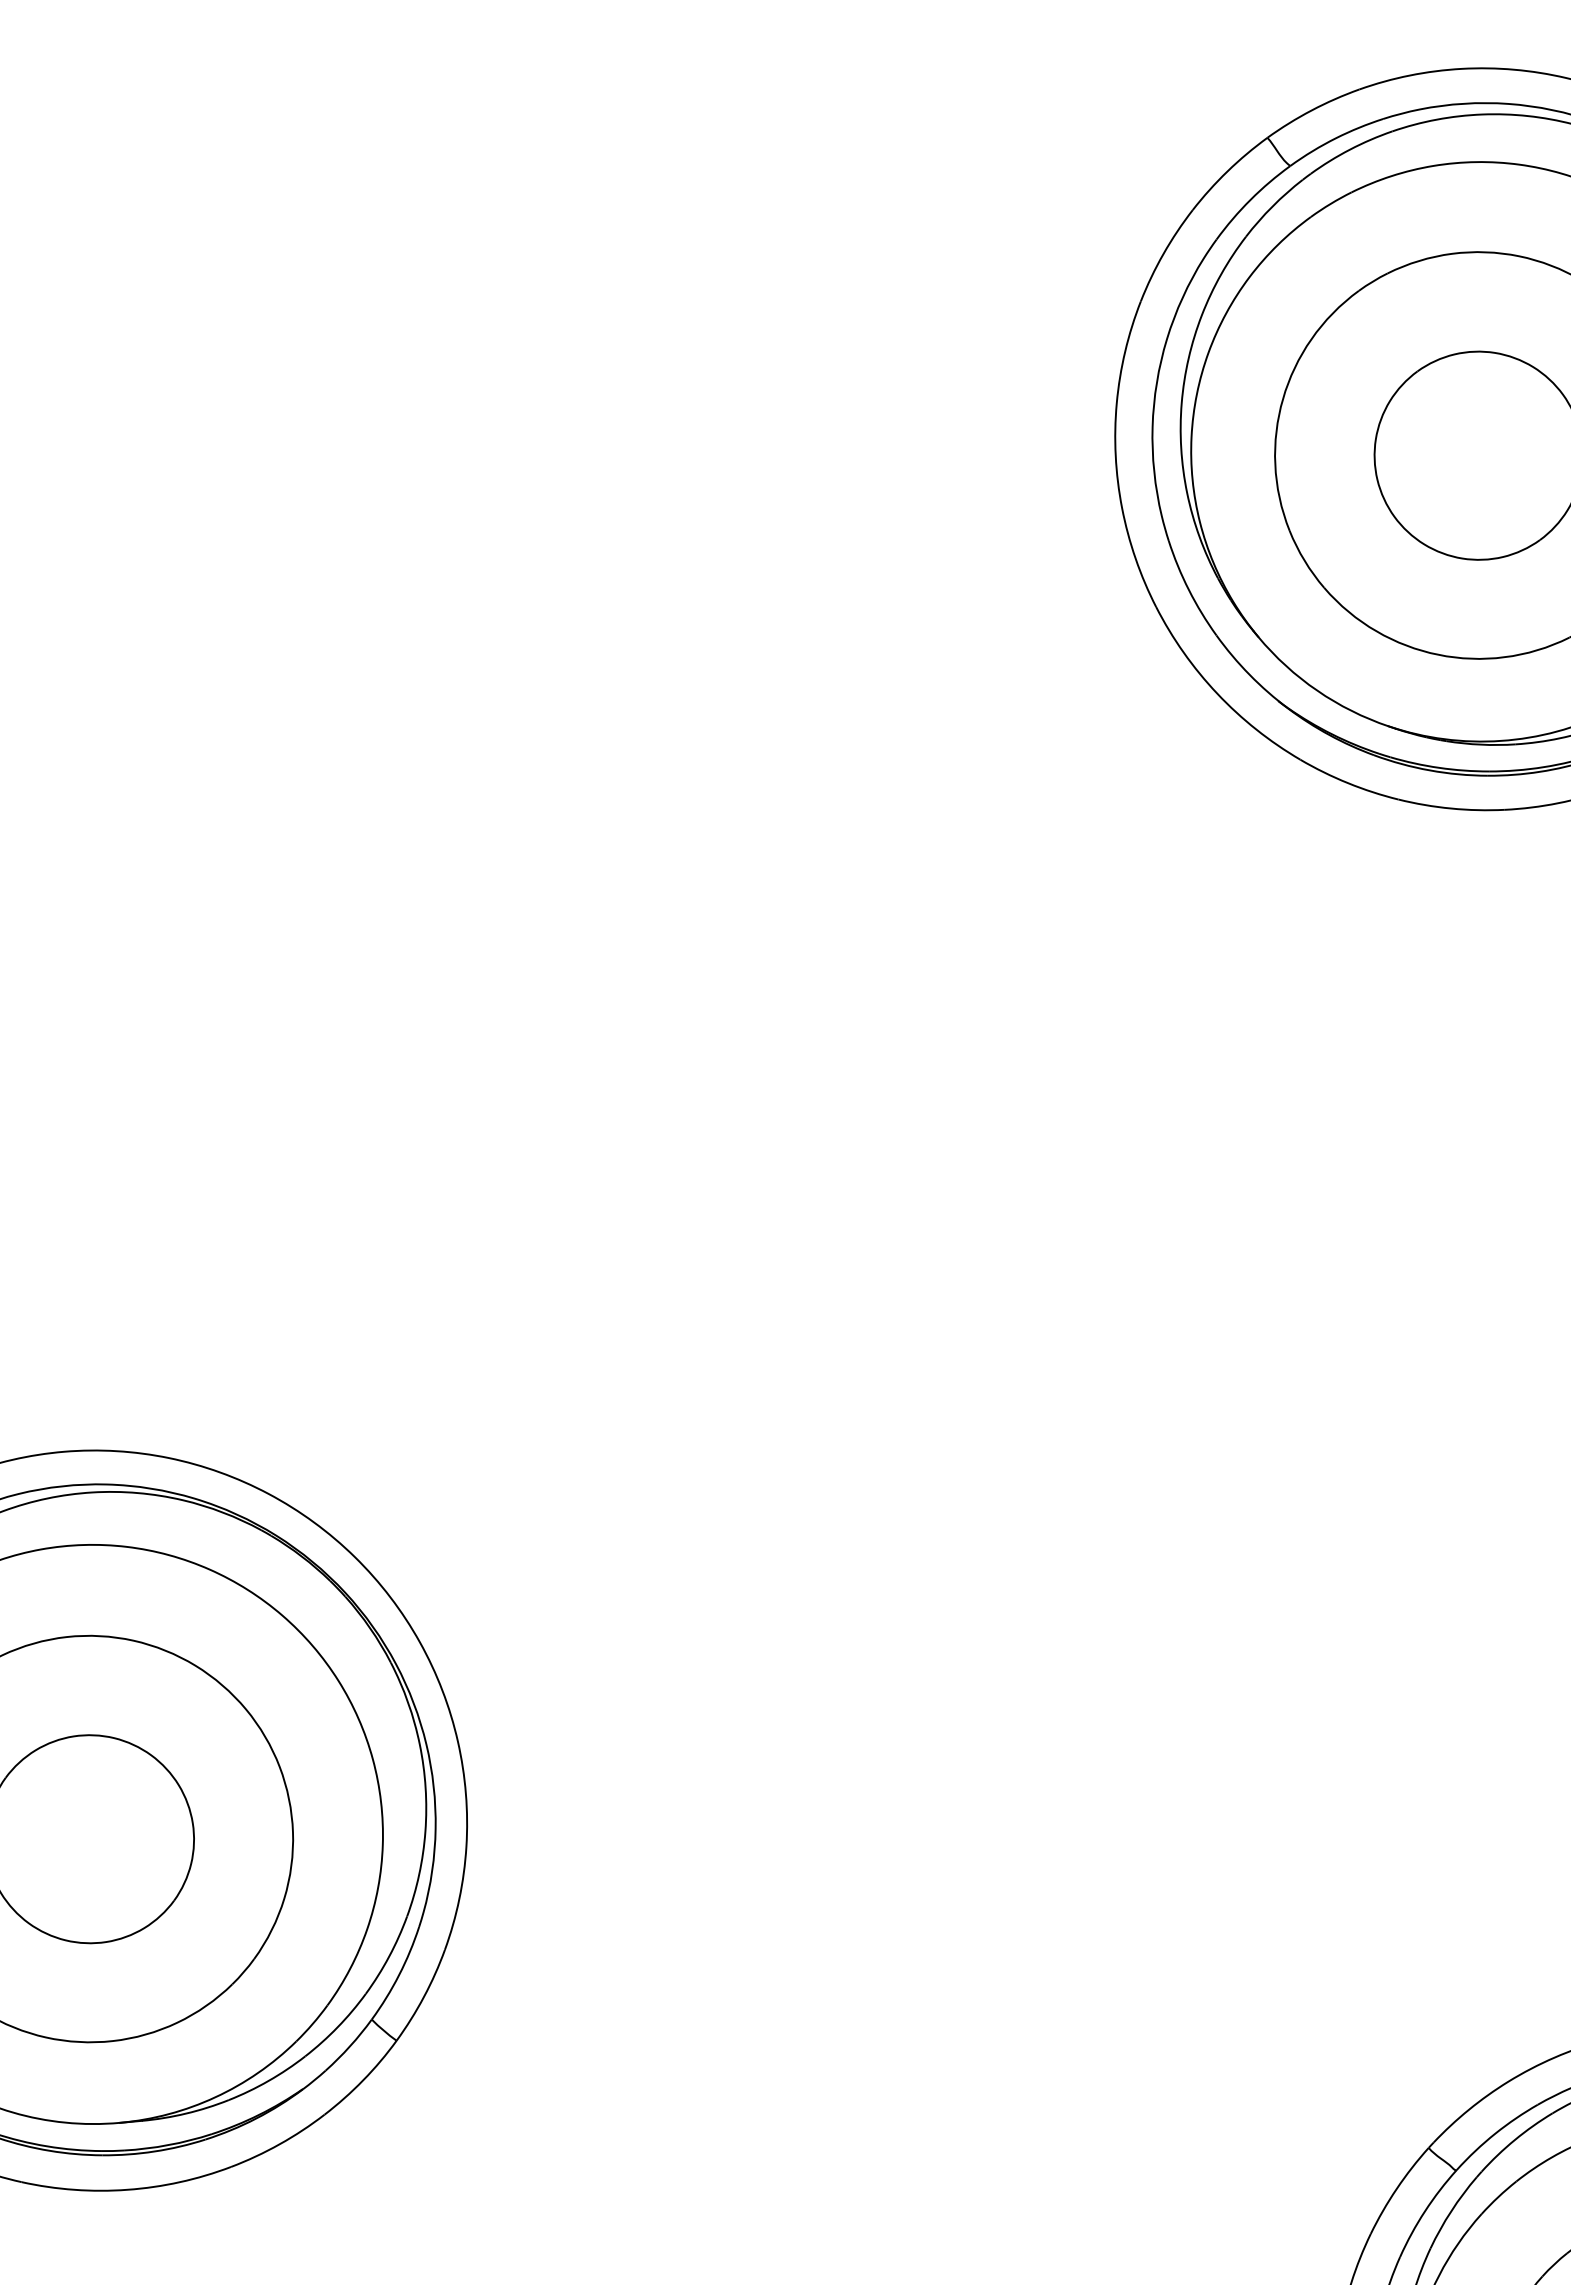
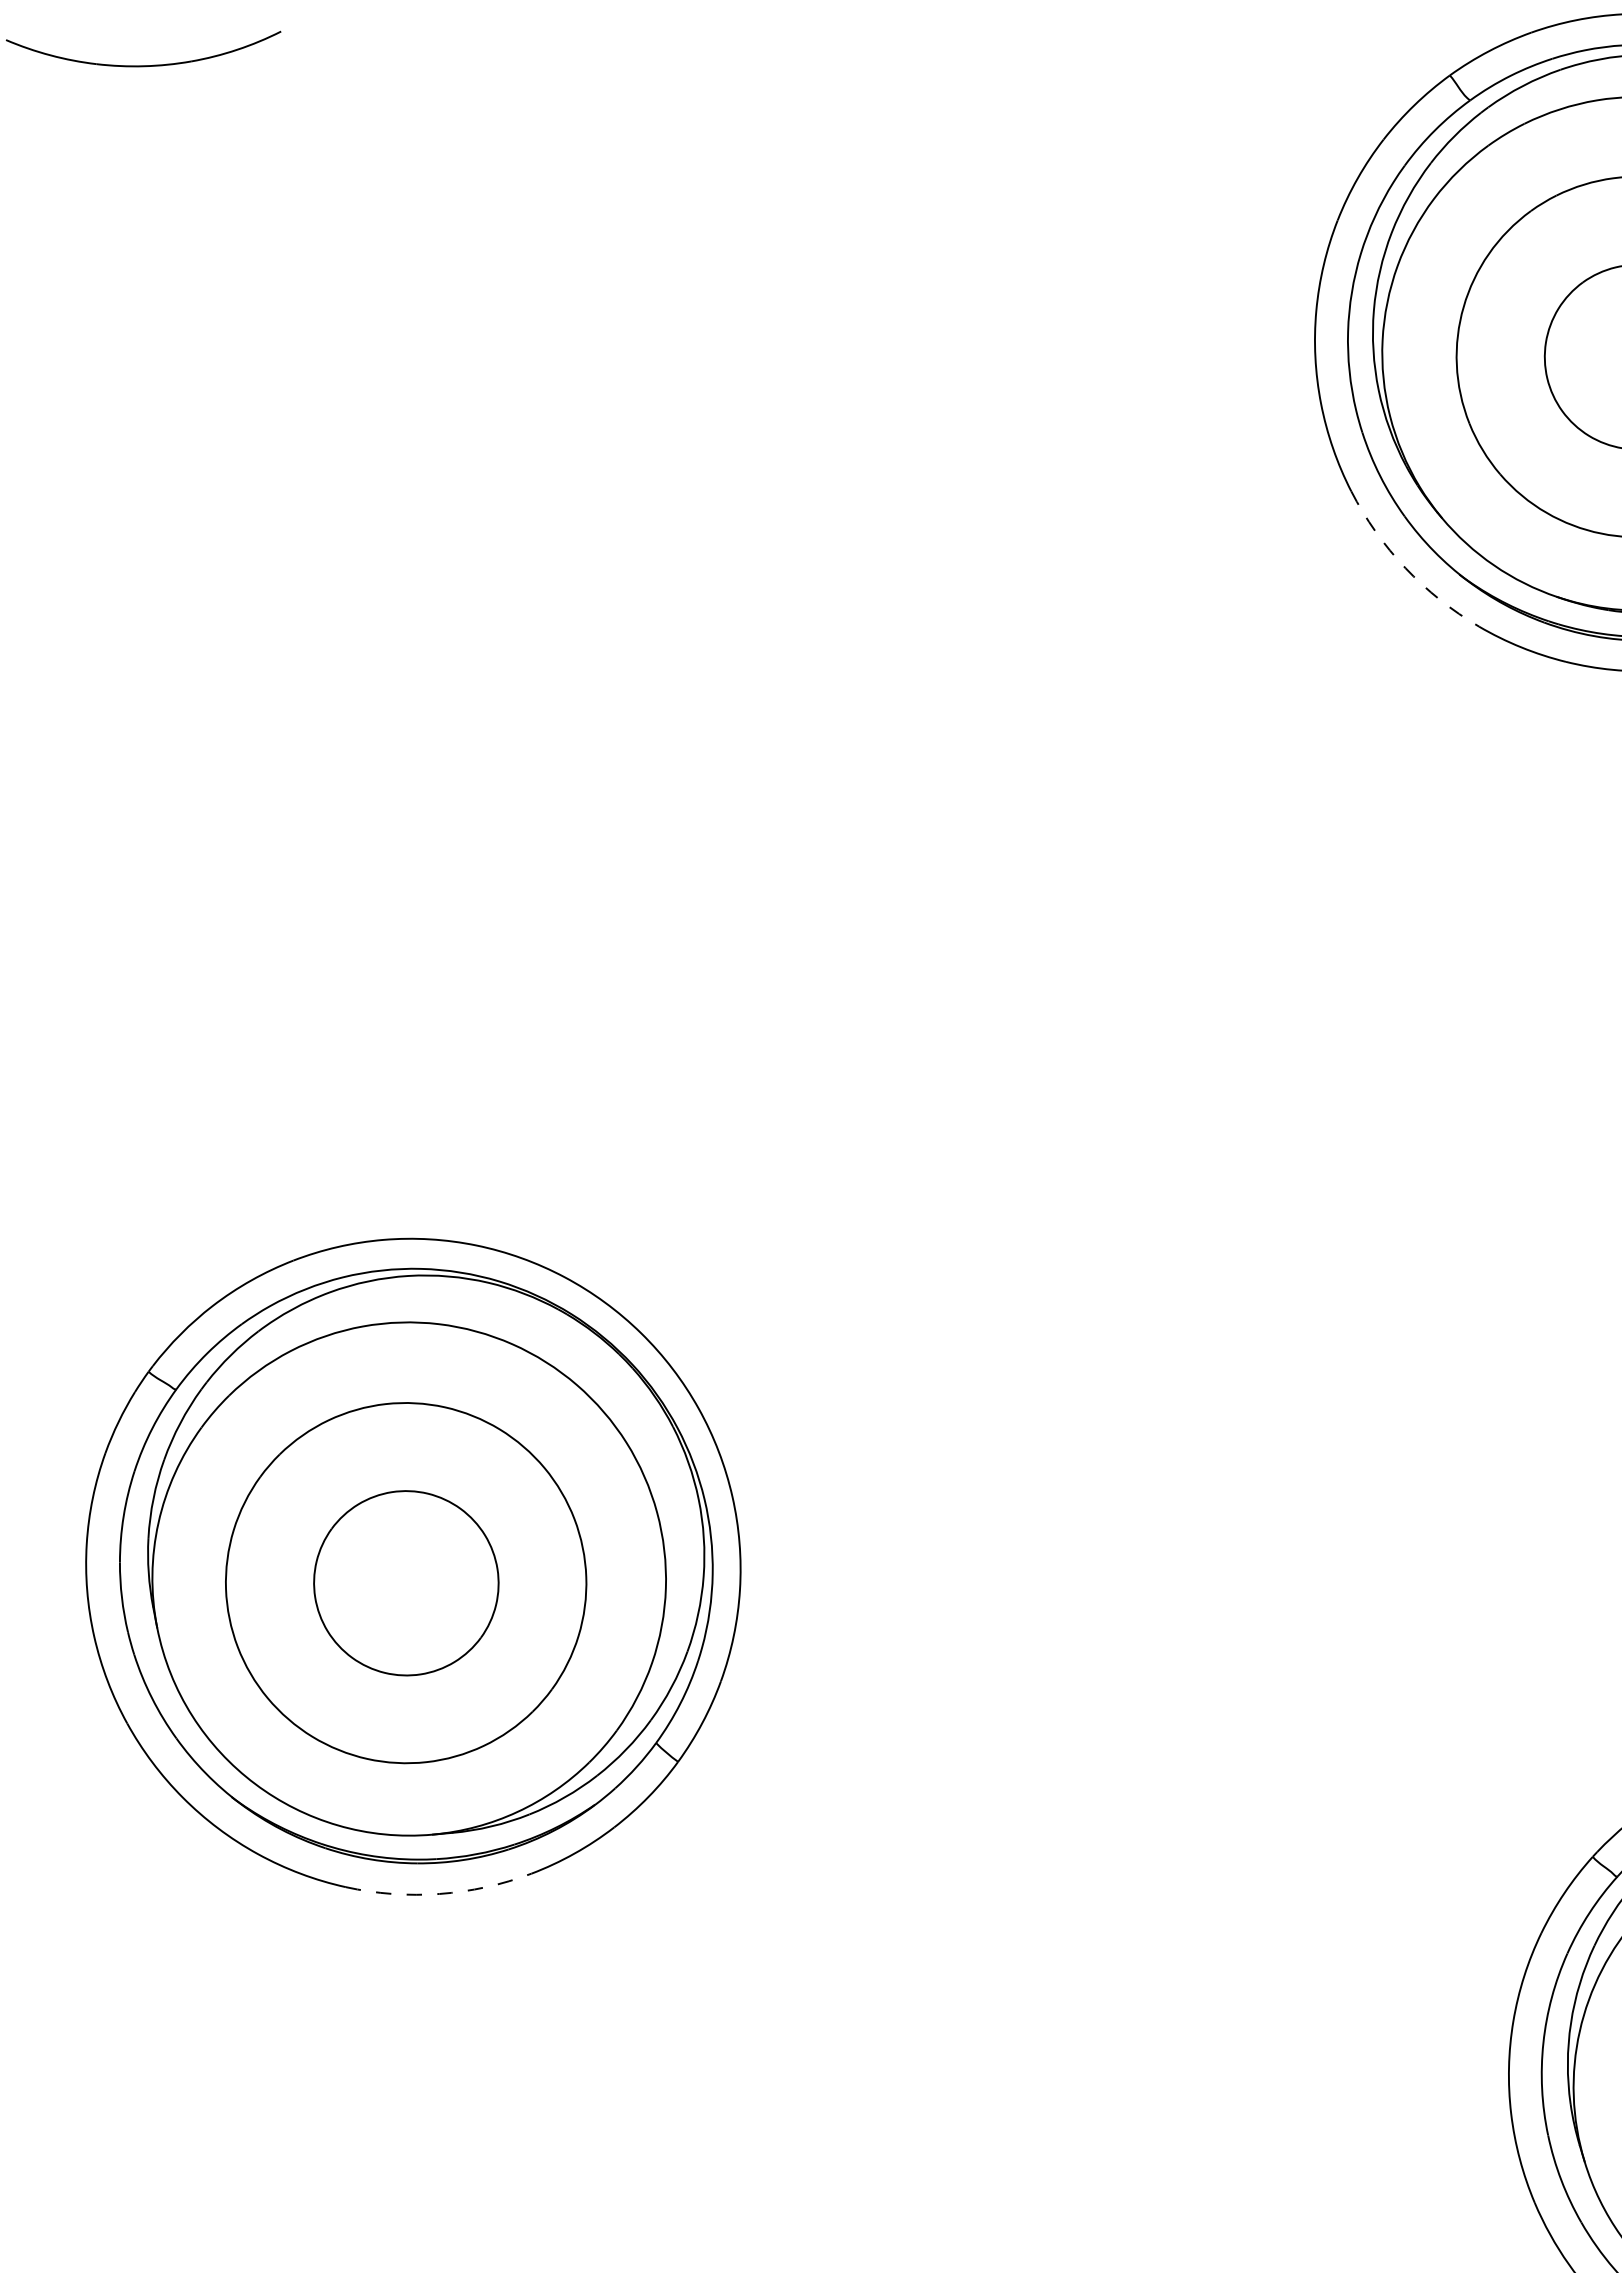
arc: (1217, 694) -> (1405, 568), solid -> dashed
arc: (127, 2189) -> (439, 1893), solid -> dashed

